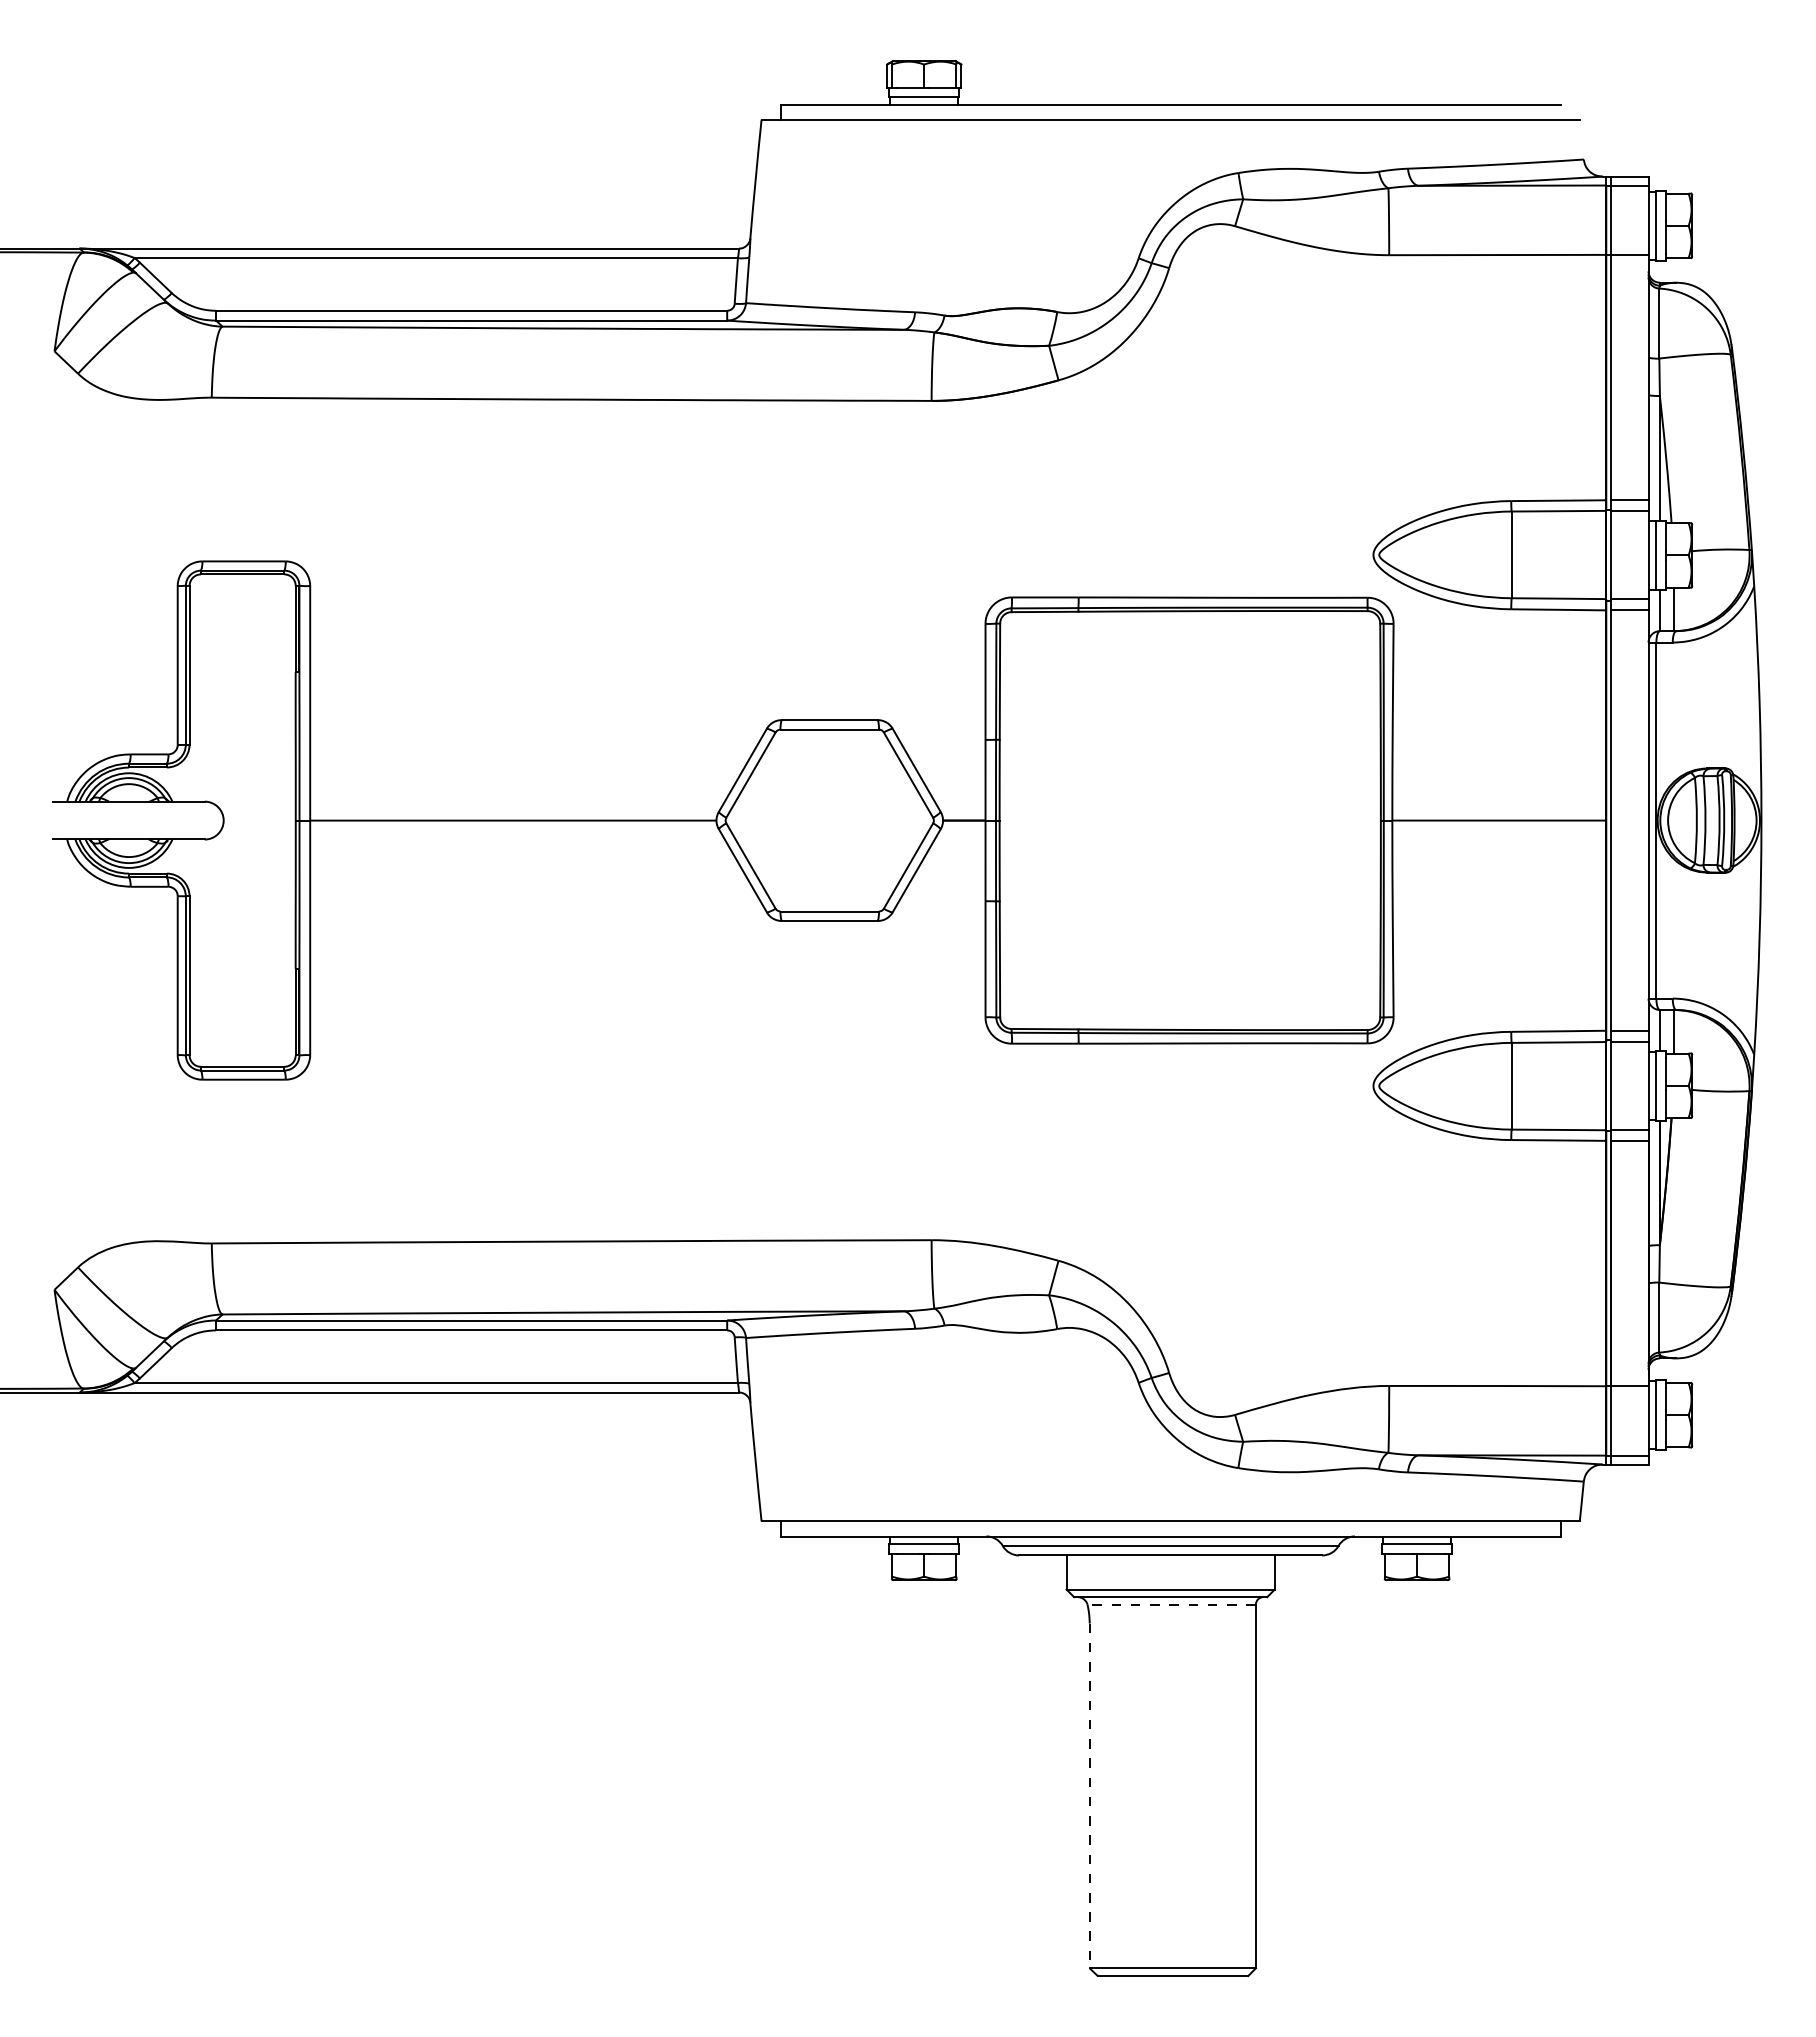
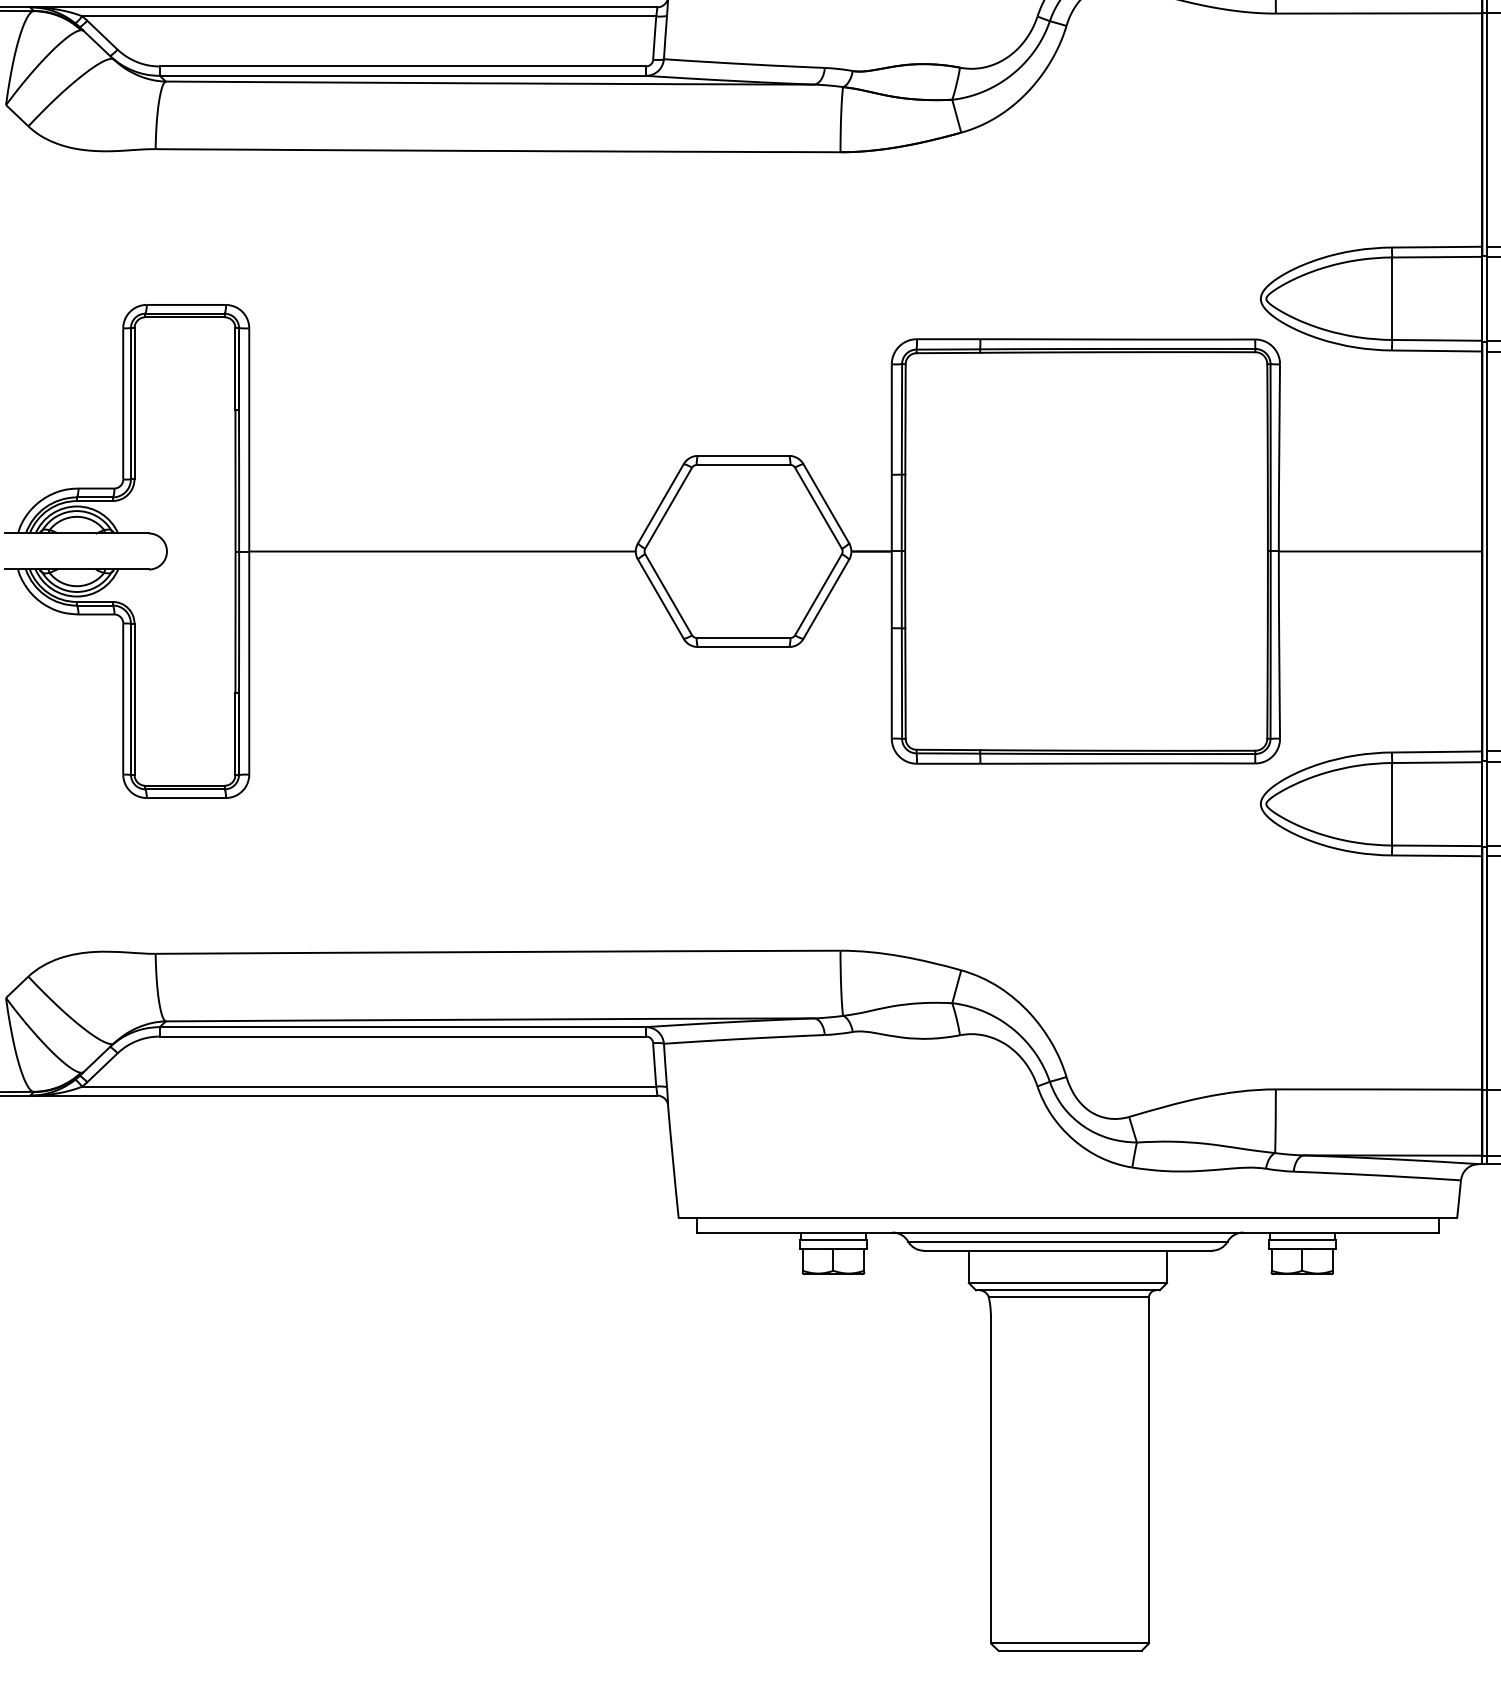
line: (1171, 1604) -> (1068, 1297), dashed -> solid
line: (1089, 1796) -> (990, 1479), dashed -> solid

